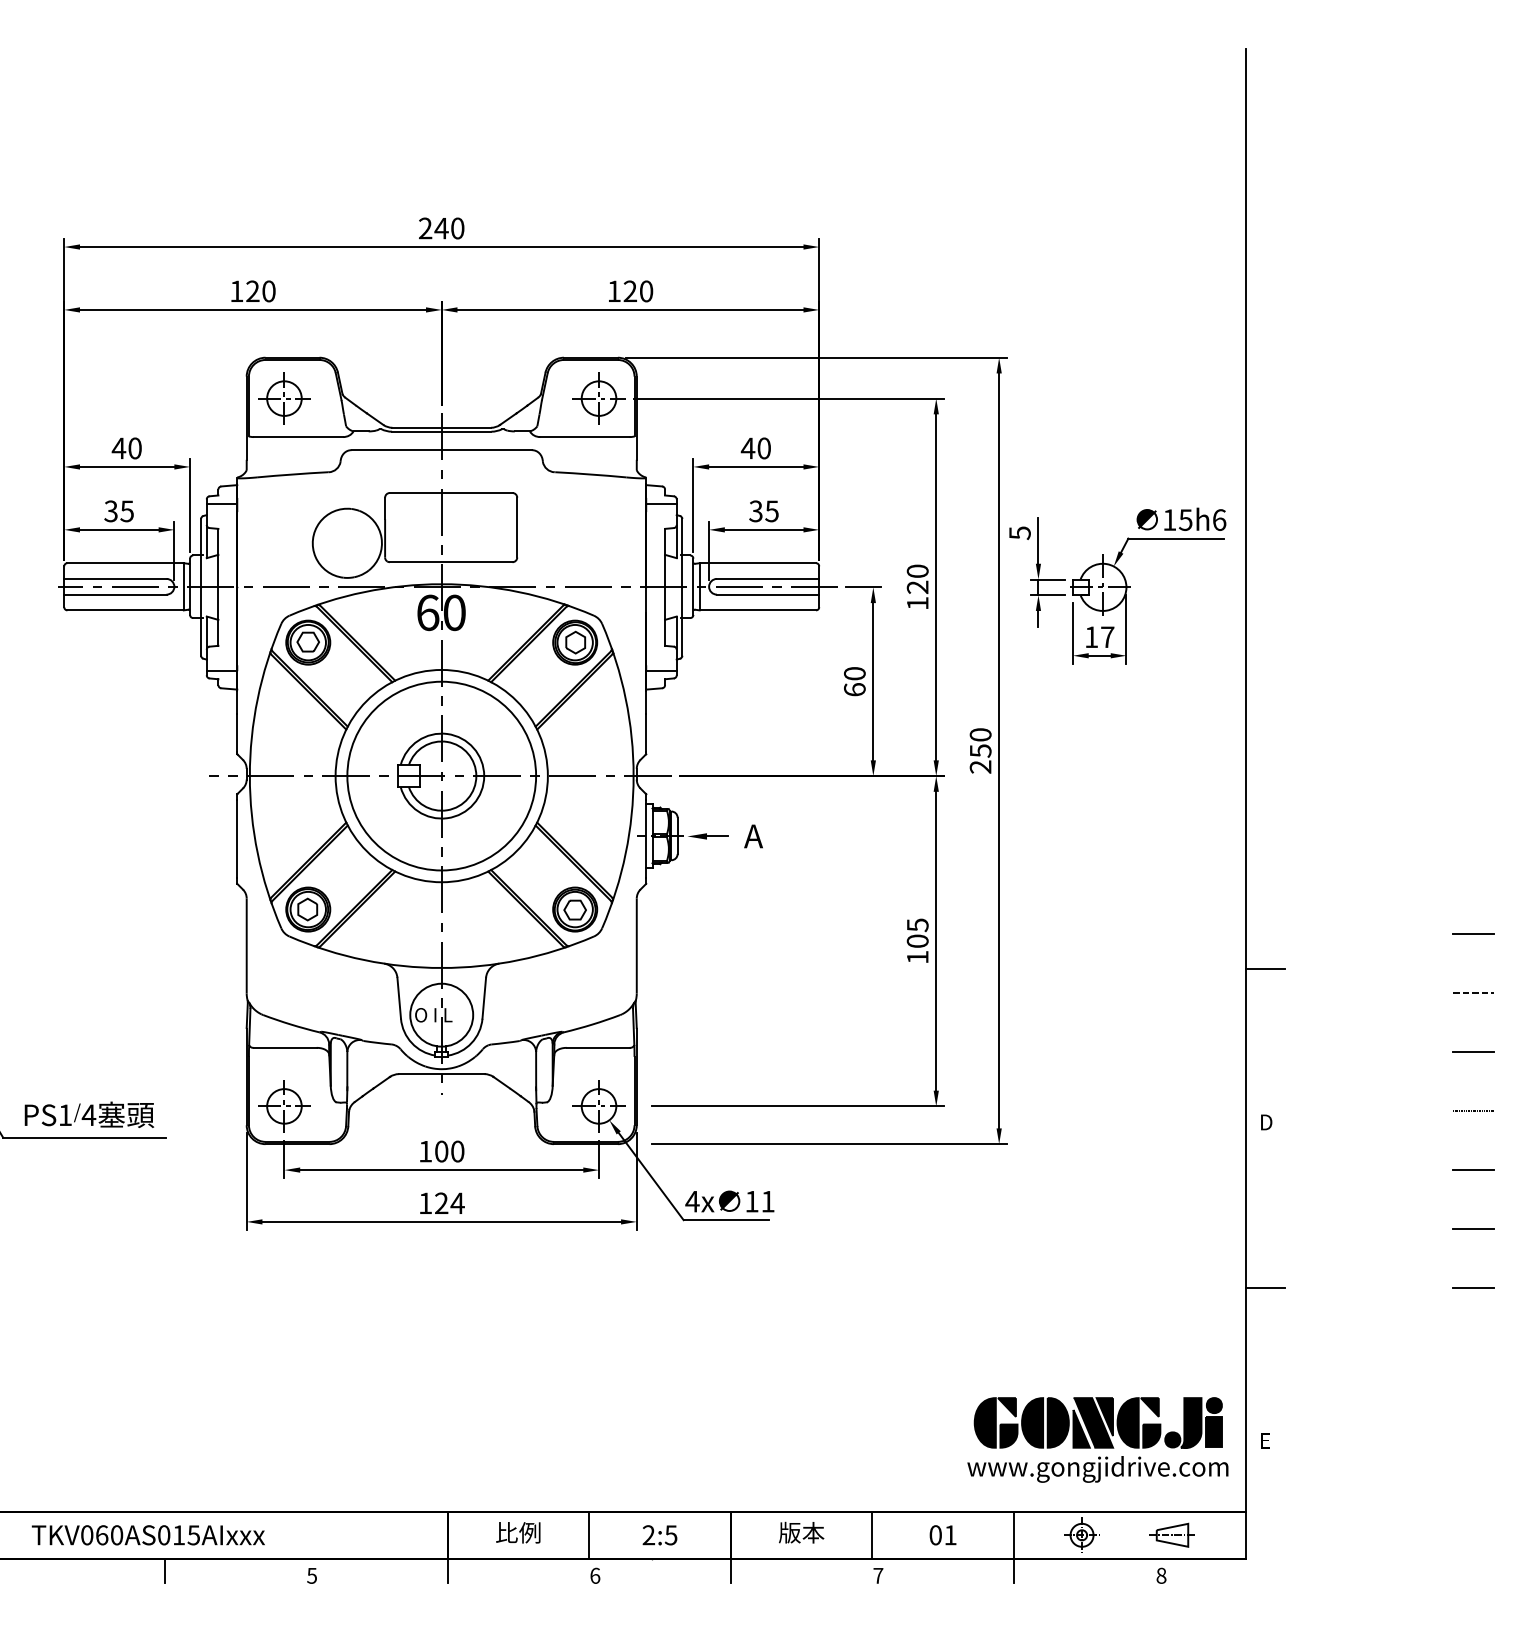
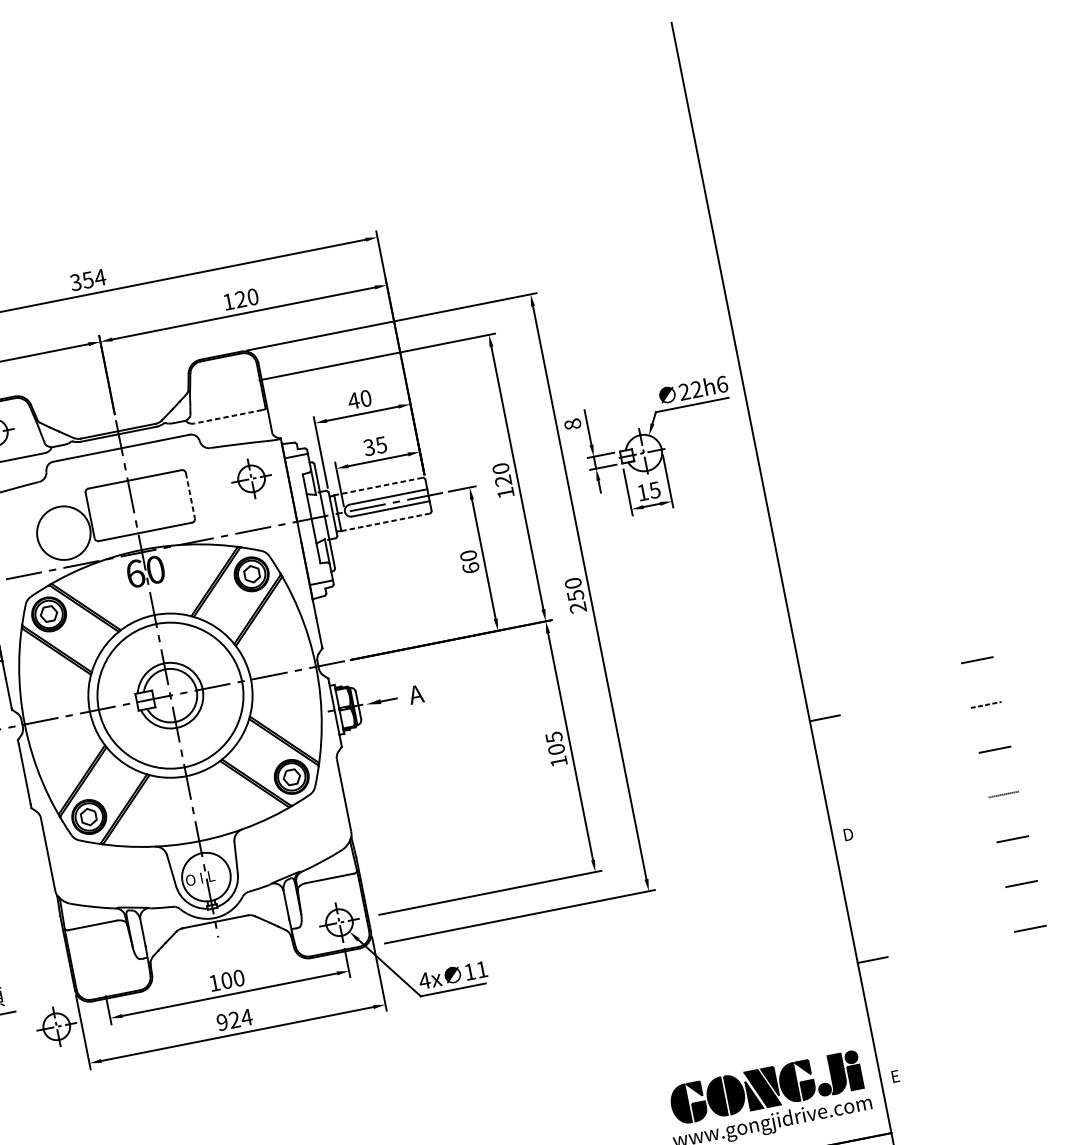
text: (441, 228) -> (87, 280), 240 -> 354
part: (598, 398) -> (251, 478), moved
line: (584, 437) -> (227, 417), solid -> dashed
text: (1177, 519) -> (690, 390), 15h6 -> 22h6
line: (517, 527) -> (190, 495), solid -> dashed
text: (1019, 533) -> (572, 424), 5 -> 8
line: (757, 563) -> (378, 486), solid -> dashed
line: (758, 610) -> (385, 522), solid -> dashed
text: (1107, 637) -> (654, 490), 17 -> 15
part: (284, 1106) -> (56, 1026), moved
text: (425, 1203) -> (222, 1022), 124 -> 924

